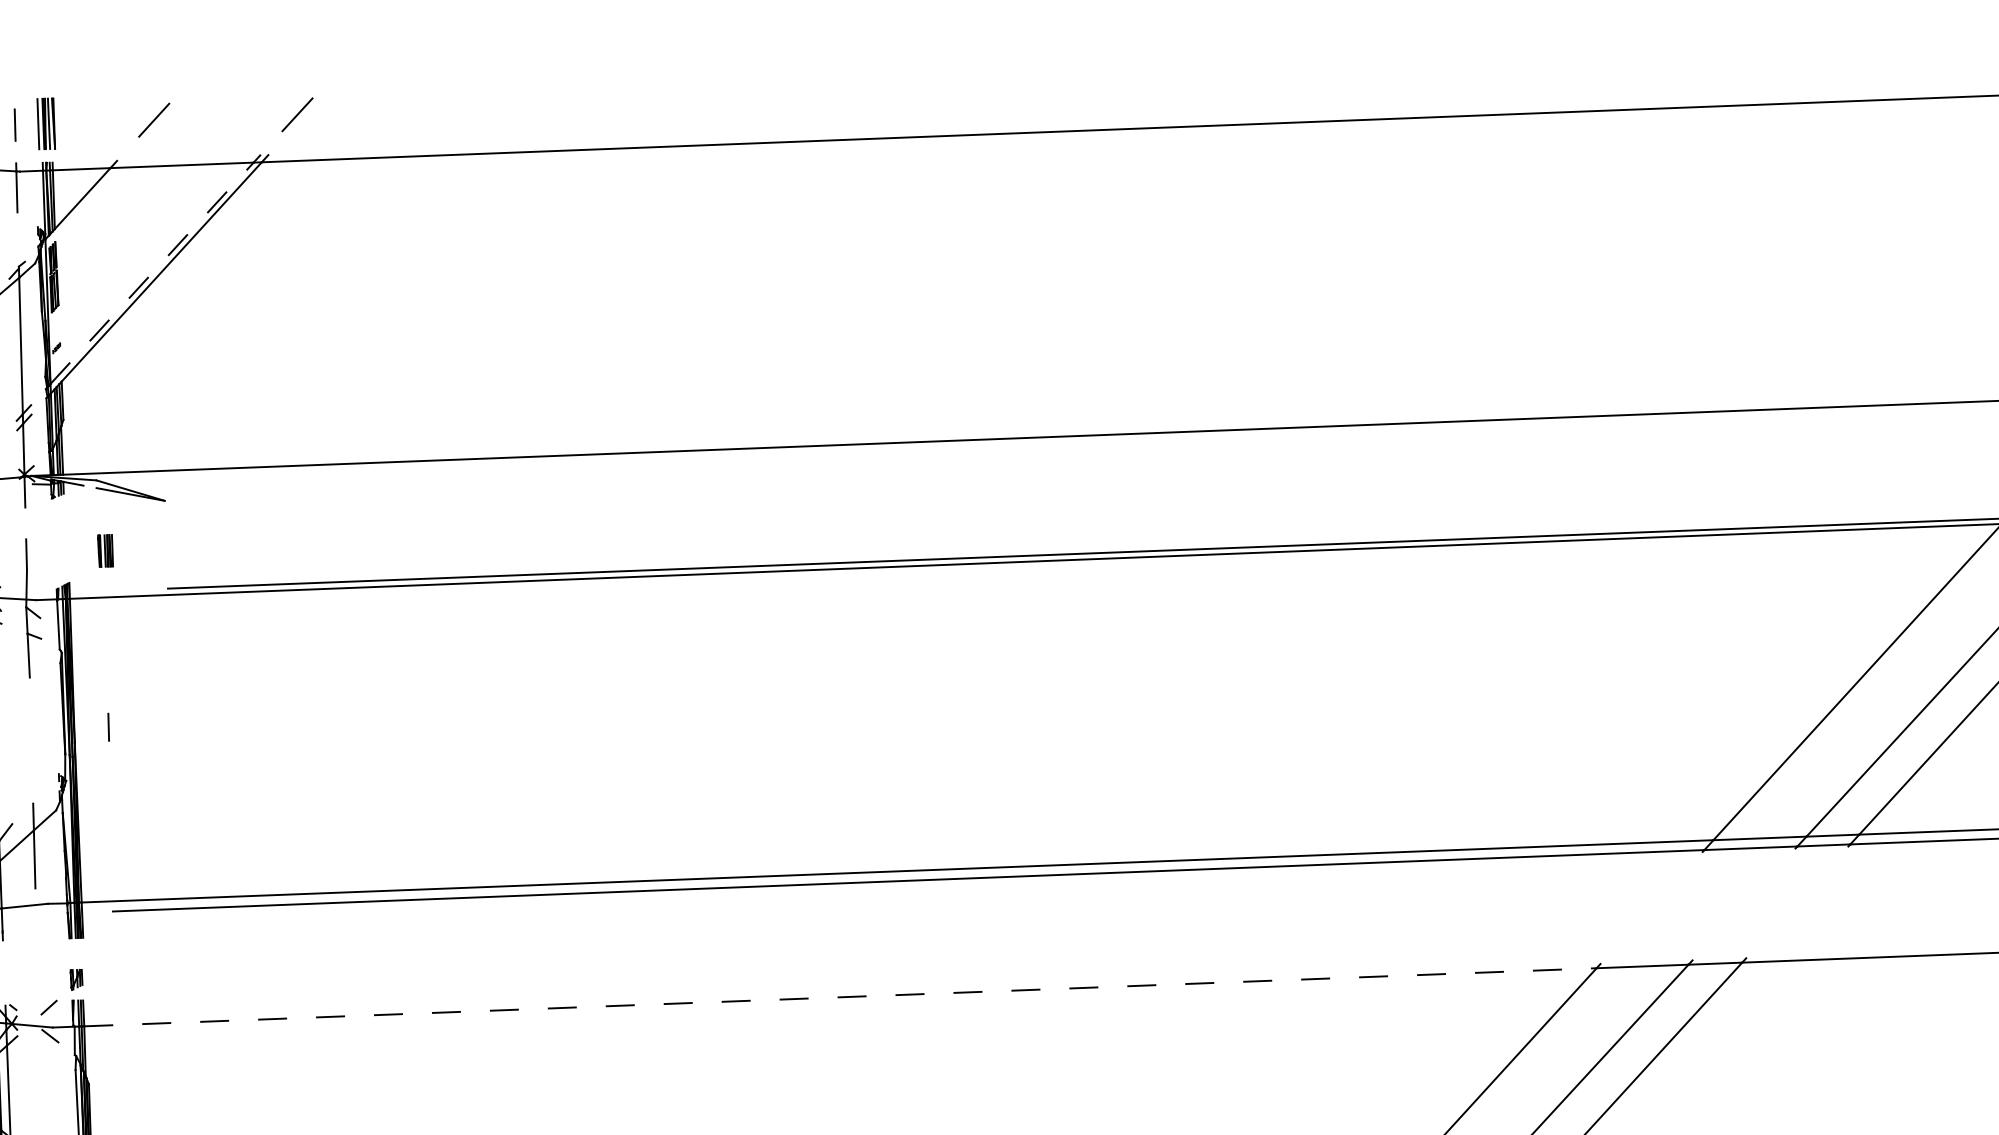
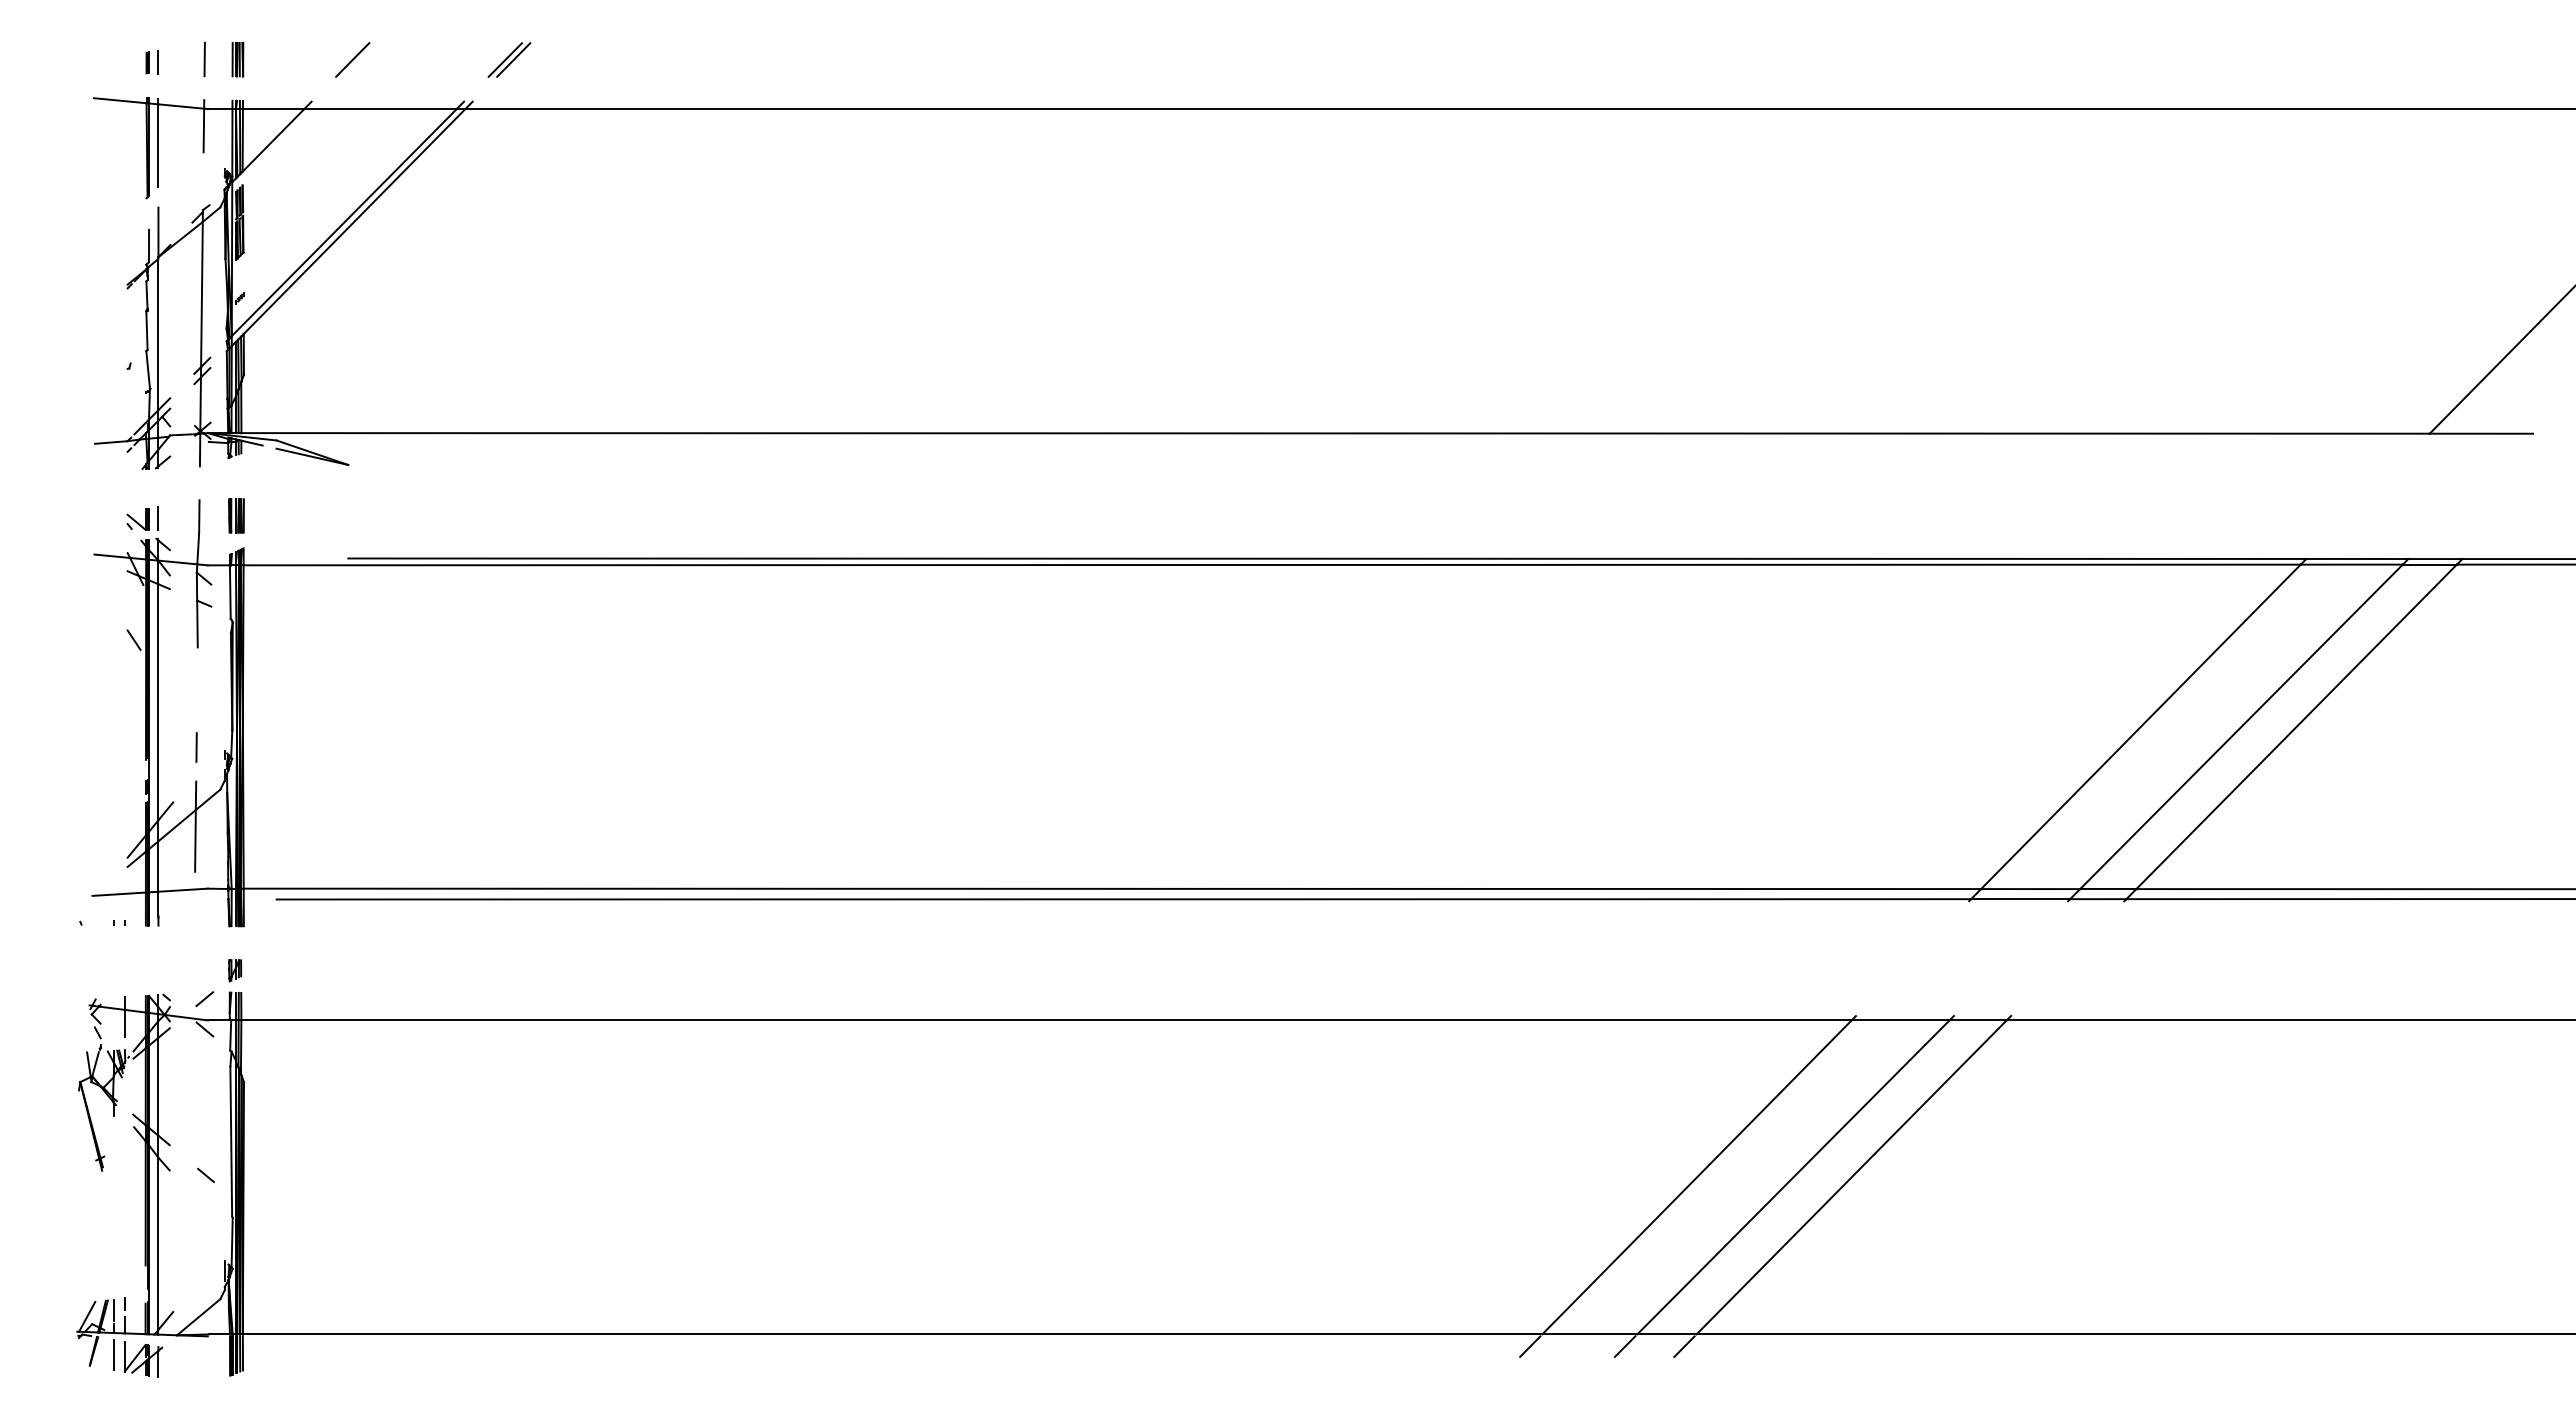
line: (305, 114) -> (513, 59), added
part: (45, 123) -> (237, 59), size x0.62
line: (152, 273) -> (344, 222), dashed -> solid
part: (105, 550) -> (236, 515), moved
line: (108, 727) -> (196, 747), moved
line: (841, 997) -> (1047, 1020), dashed -> solid

